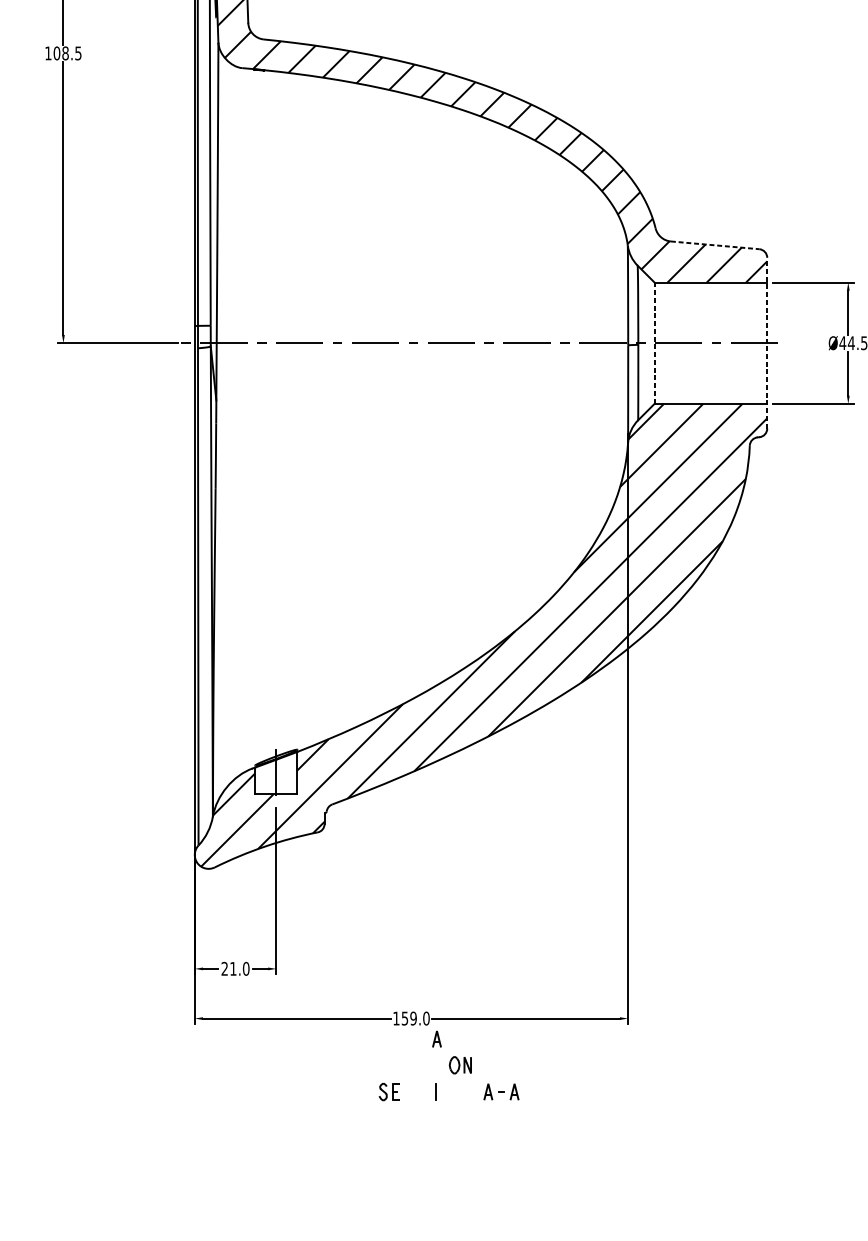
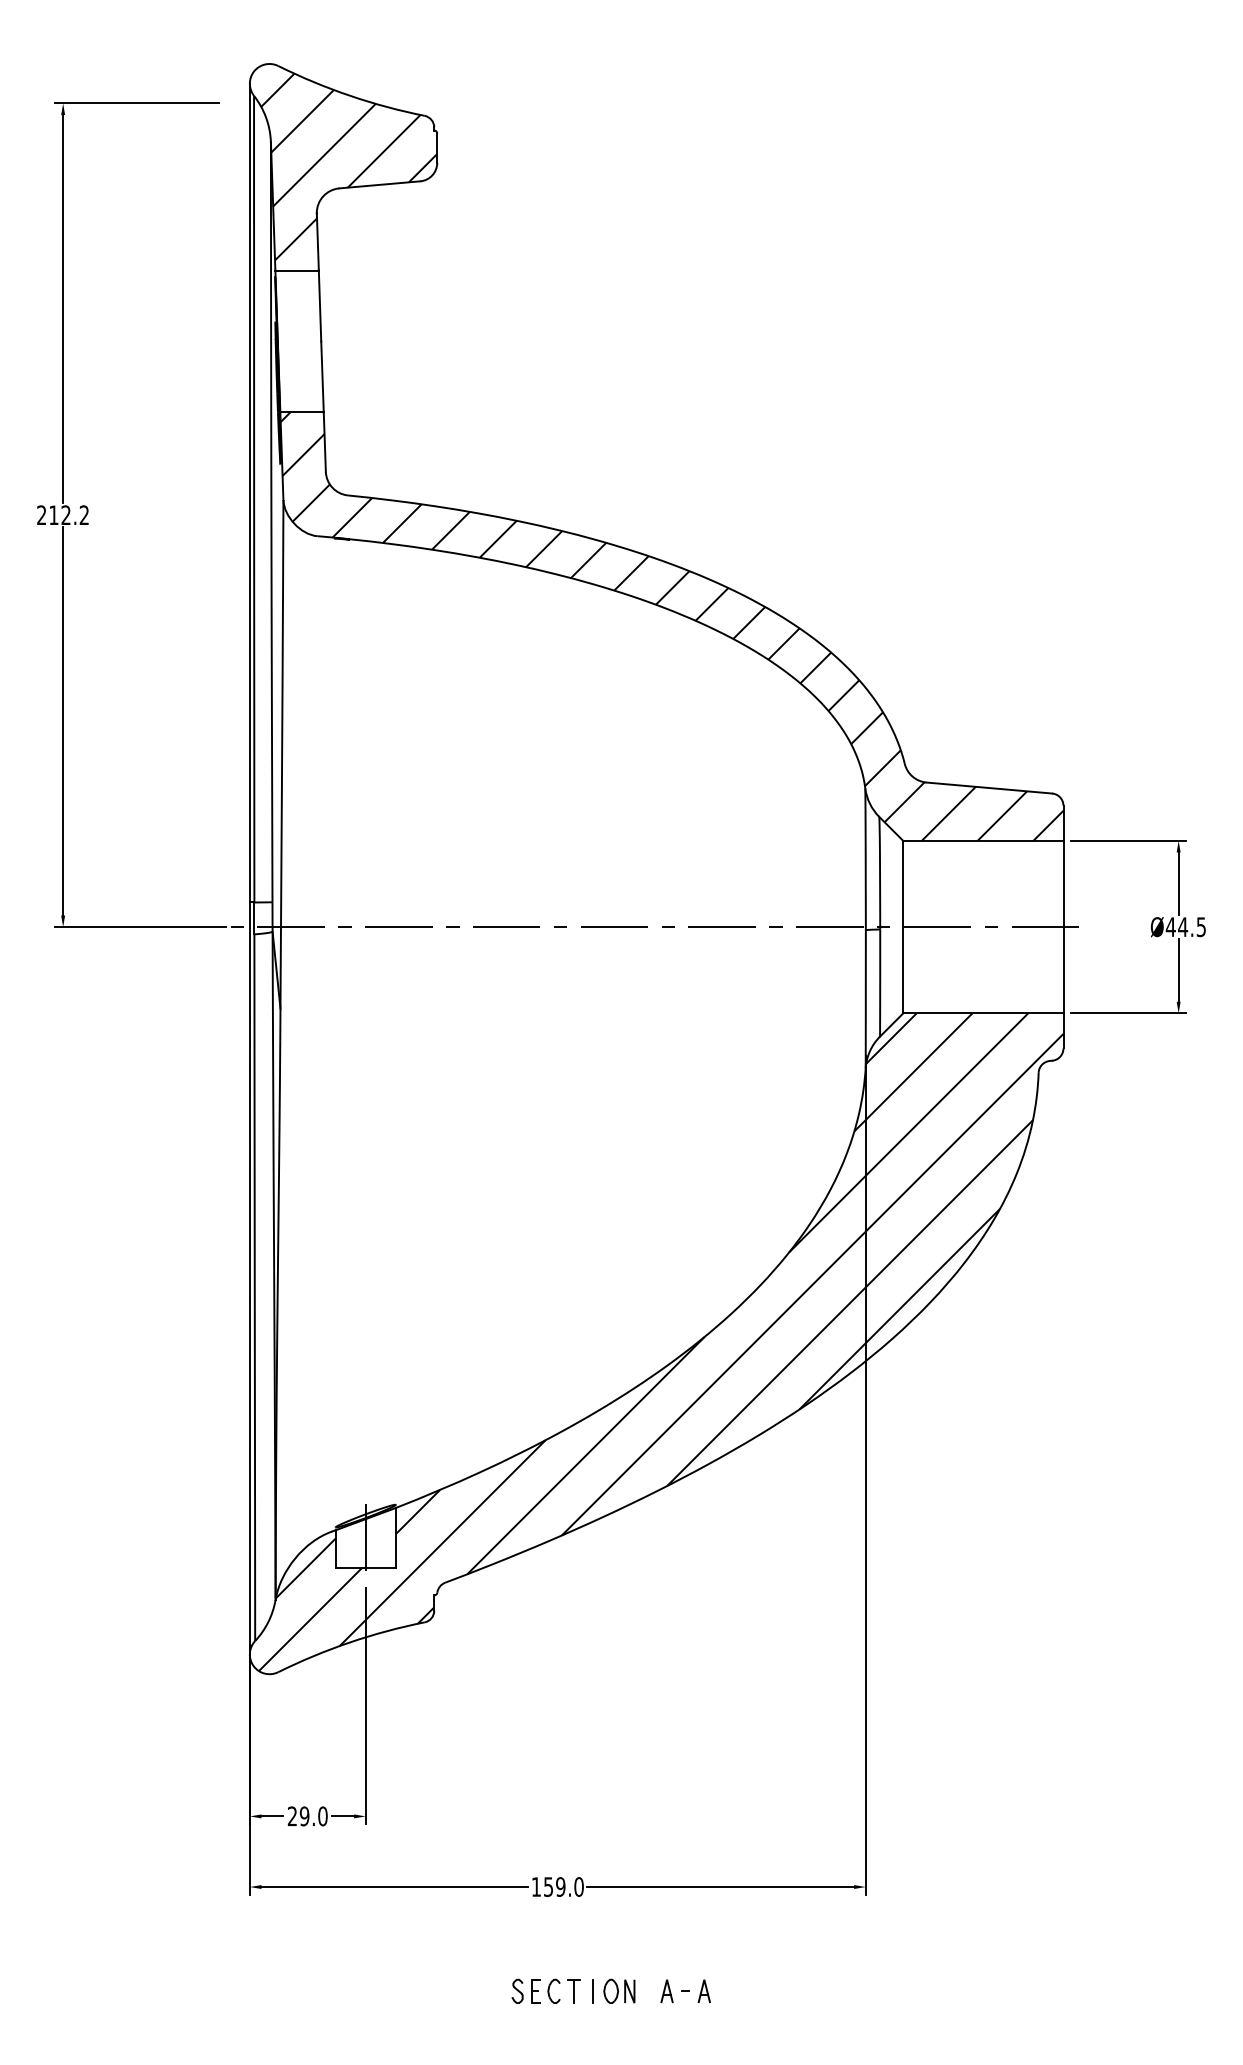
text: (62, 53) -> (62, 515), 108.5 -> 212.2
line: (715, 245) -> (989, 788), dashed -> solid
line: (767, 342) -> (1063, 926), dashed -> solid
line: (654, 343) -> (903, 927), dashed -> solid
text: (233, 968) -> (304, 1816), 21.0 -> 29.0
part: (436, 1039) -> (593, 1916), removed
part: (460, 1064) -> (619, 1990), moved
part: (413, 1086) -> (560, 1983), added

